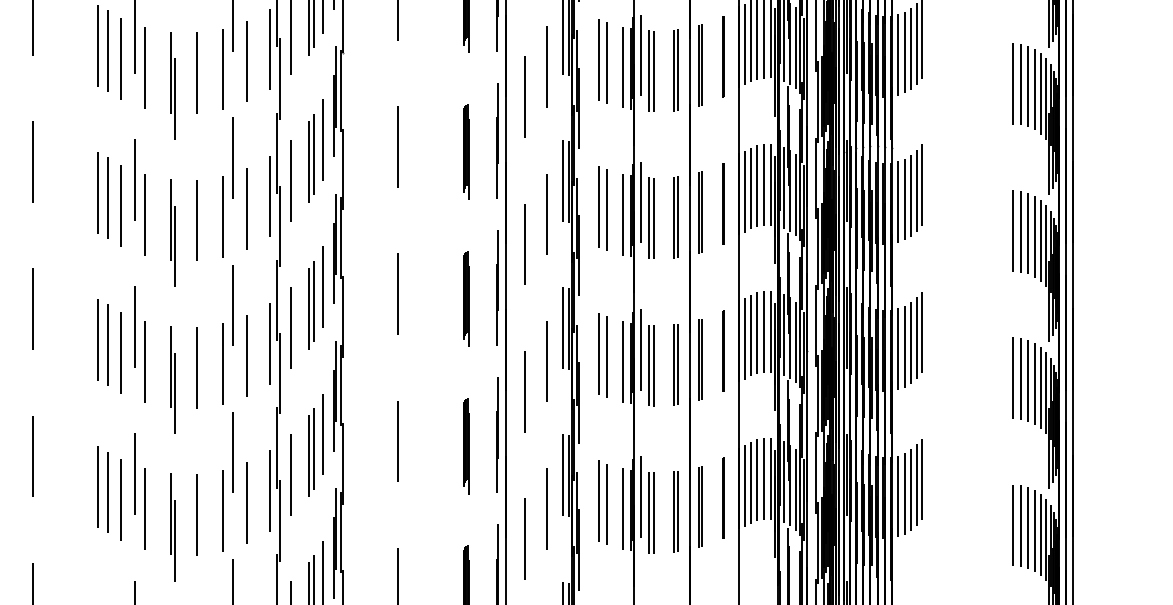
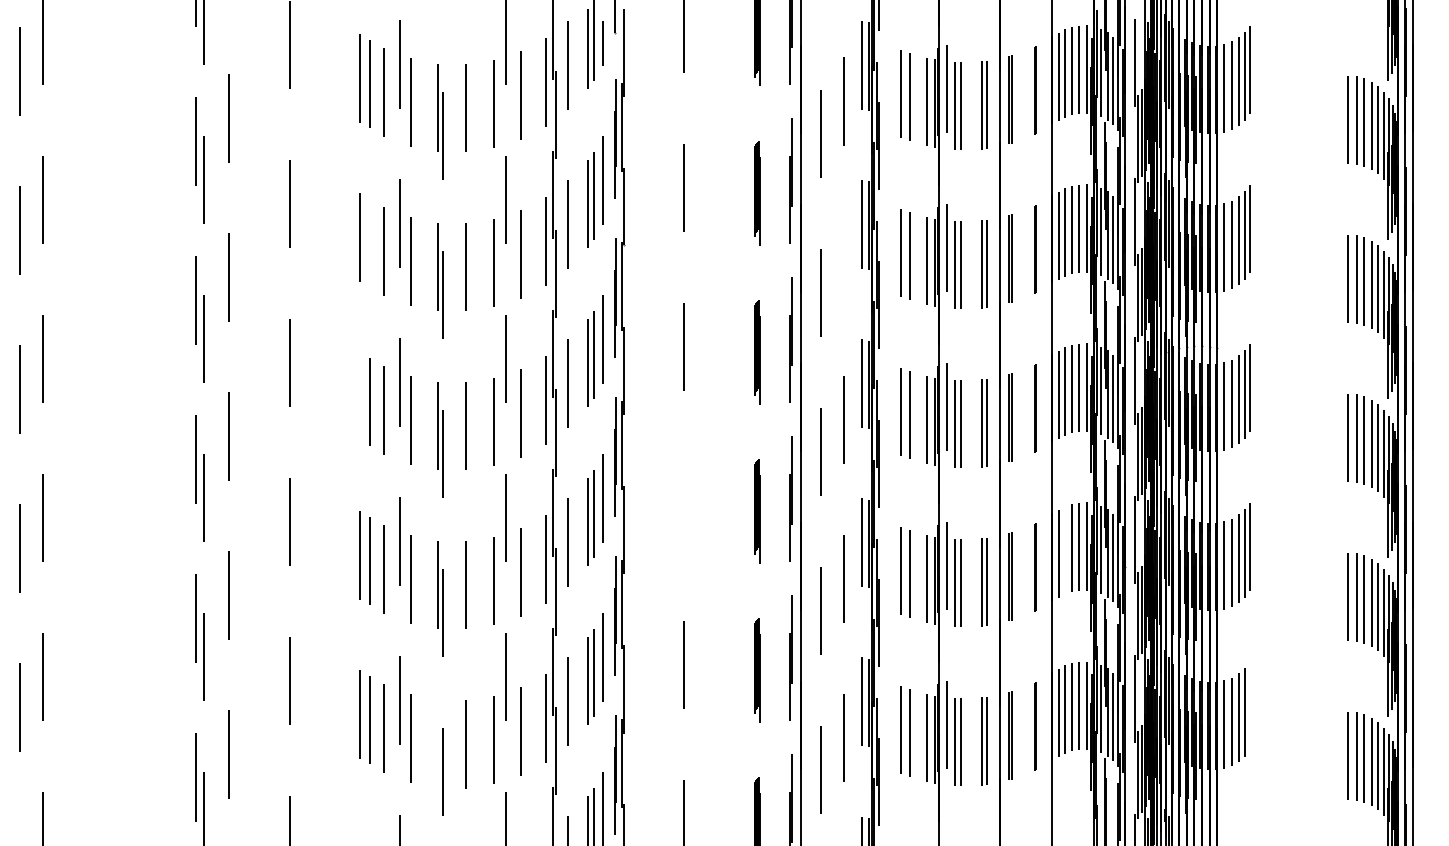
line: (108, 51) -> (370, 243), removed
line: (546, 67) -> (844, 260), removed
line: (97, 192) -> (359, 396), removed
line: (398, 293) -> (684, 505), removed
line: (751, 335) -> (1065, 550), removed
line: (922, 479) -> (1250, 706), removed
line: (170, 514) -> (438, 743), removed

